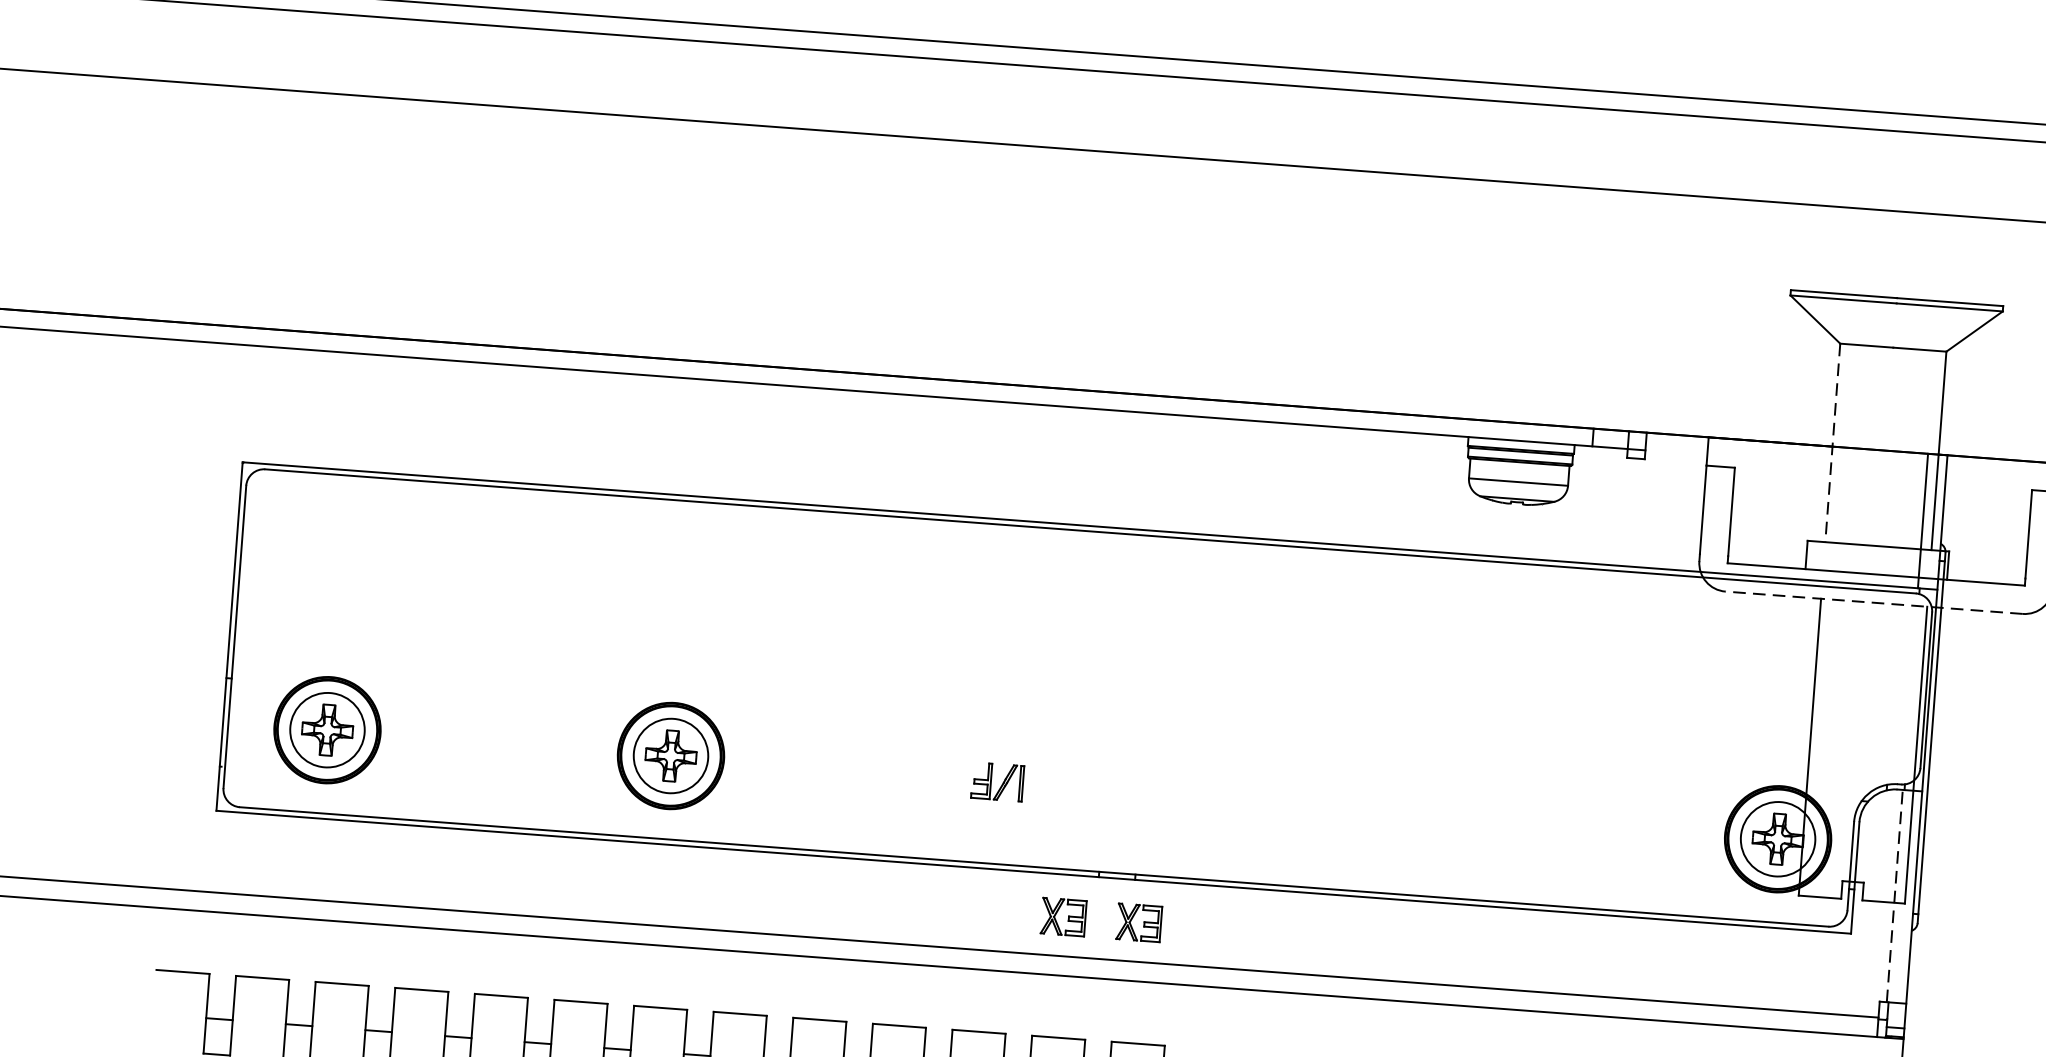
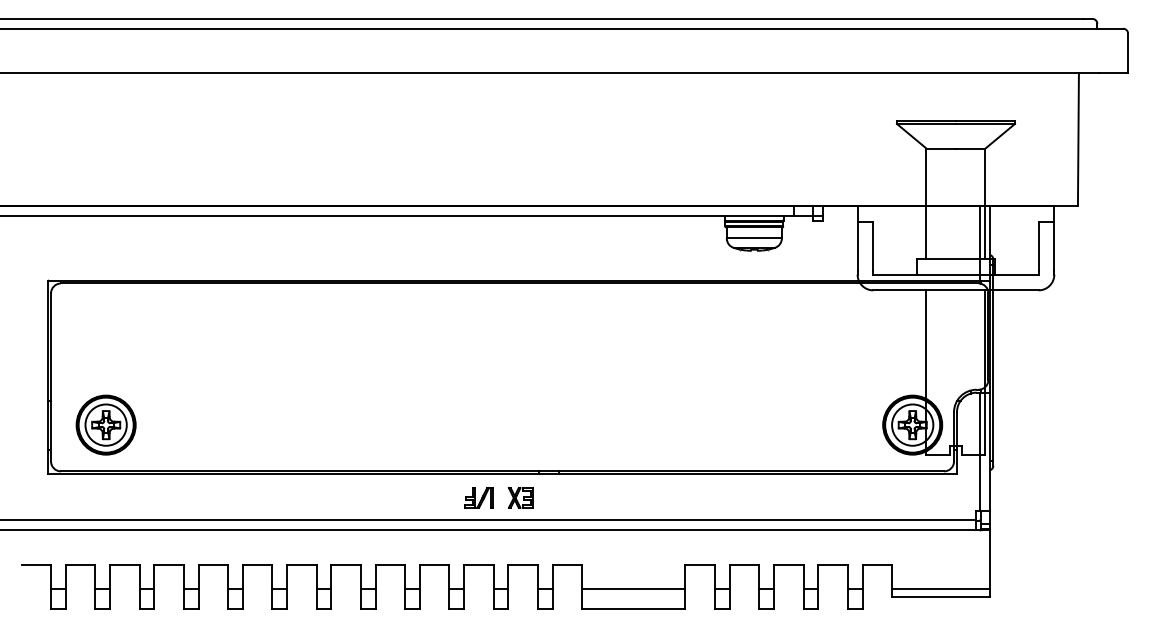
line: (1832, 444) -> (926, 204), dashed -> solid
line: (1873, 602) -> (955, 290), dashed -> solid
part: (669, 754) -> (296, 424), removed
part: (997, 781) -> (478, 497), moved
line: (1894, 895) -> (979, 451), dashed -> solid
part: (1138, 922) -> (562, 497), removed

